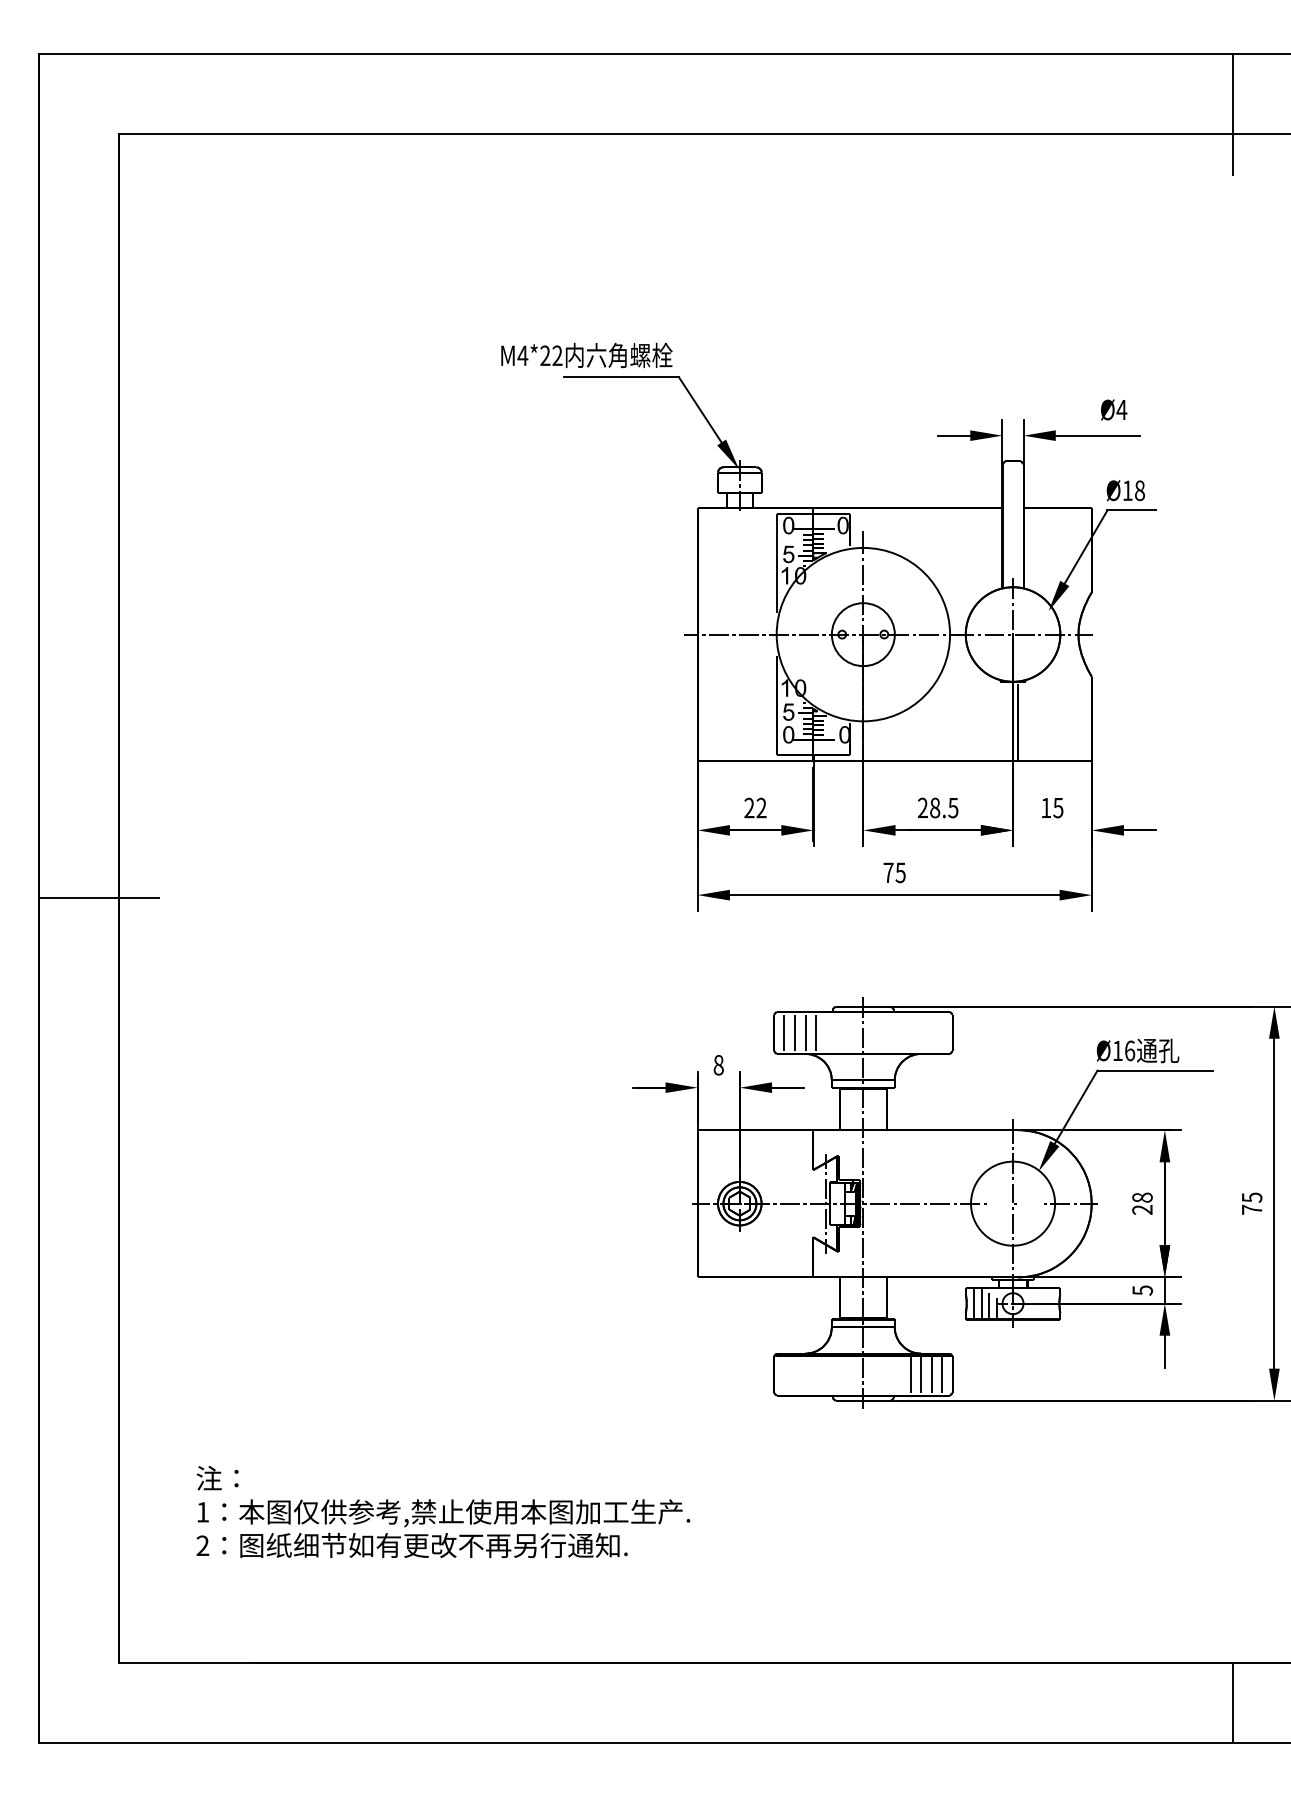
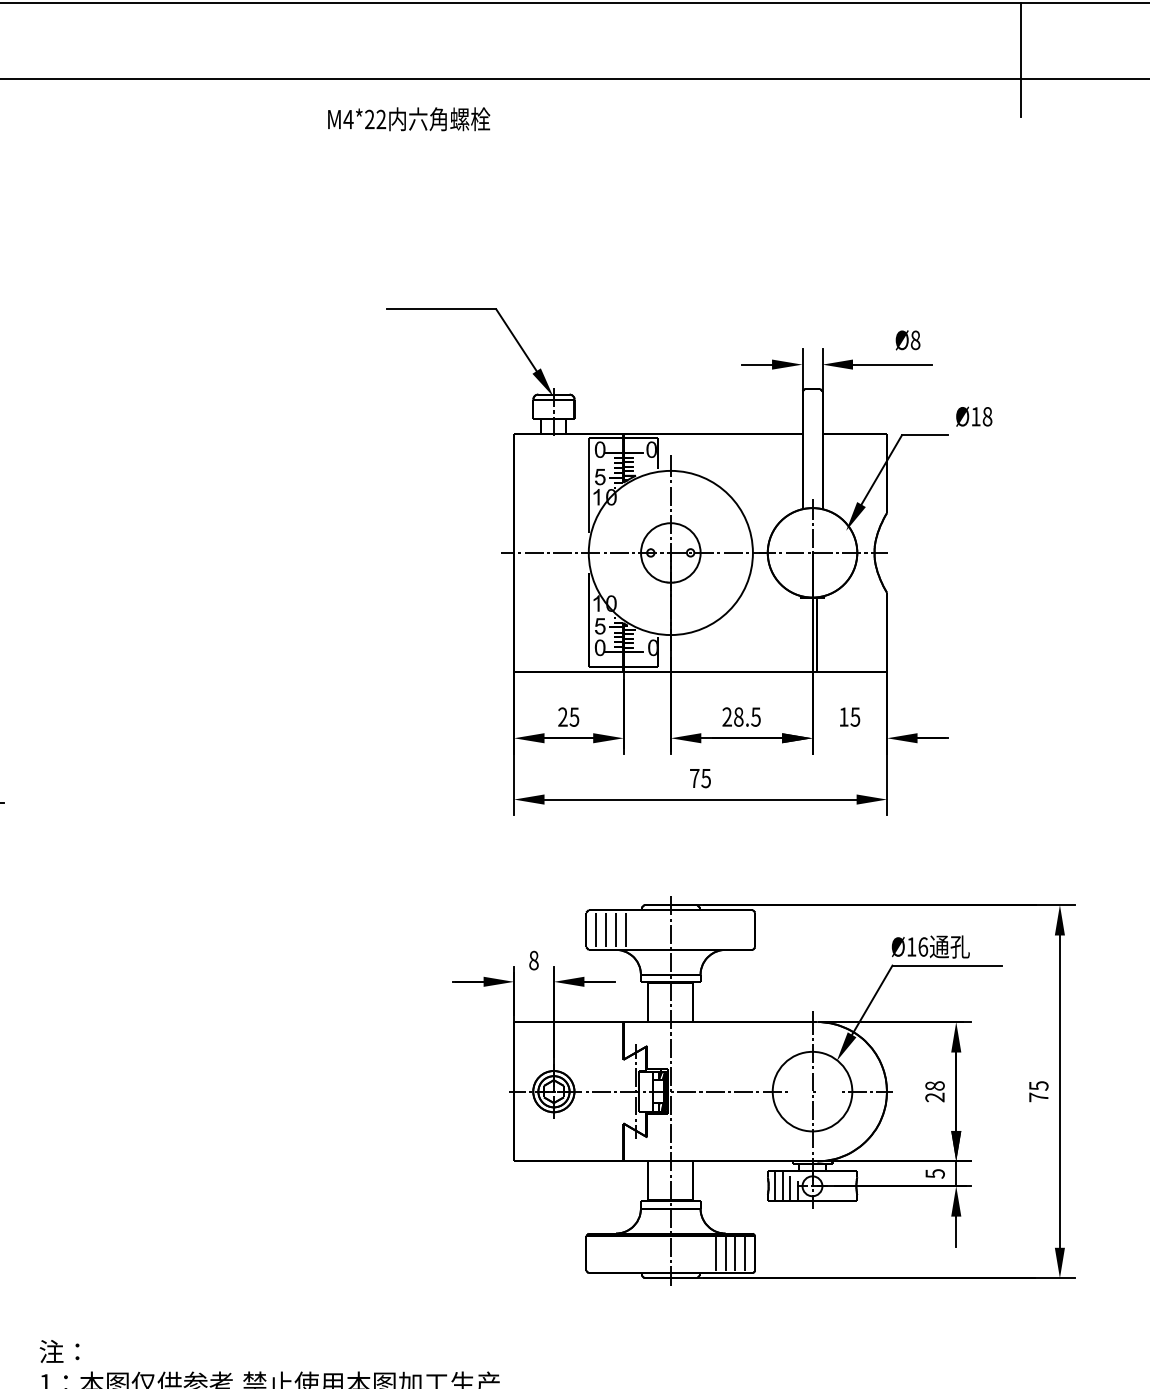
text: (586, 355) -> (408, 119), moved
text: (1121, 409) -> (915, 339), Ø4 -> Ø8
text: (1125, 490) -> (973, 416), moved
text: (761, 807) -> (574, 716), 22 -> 25

